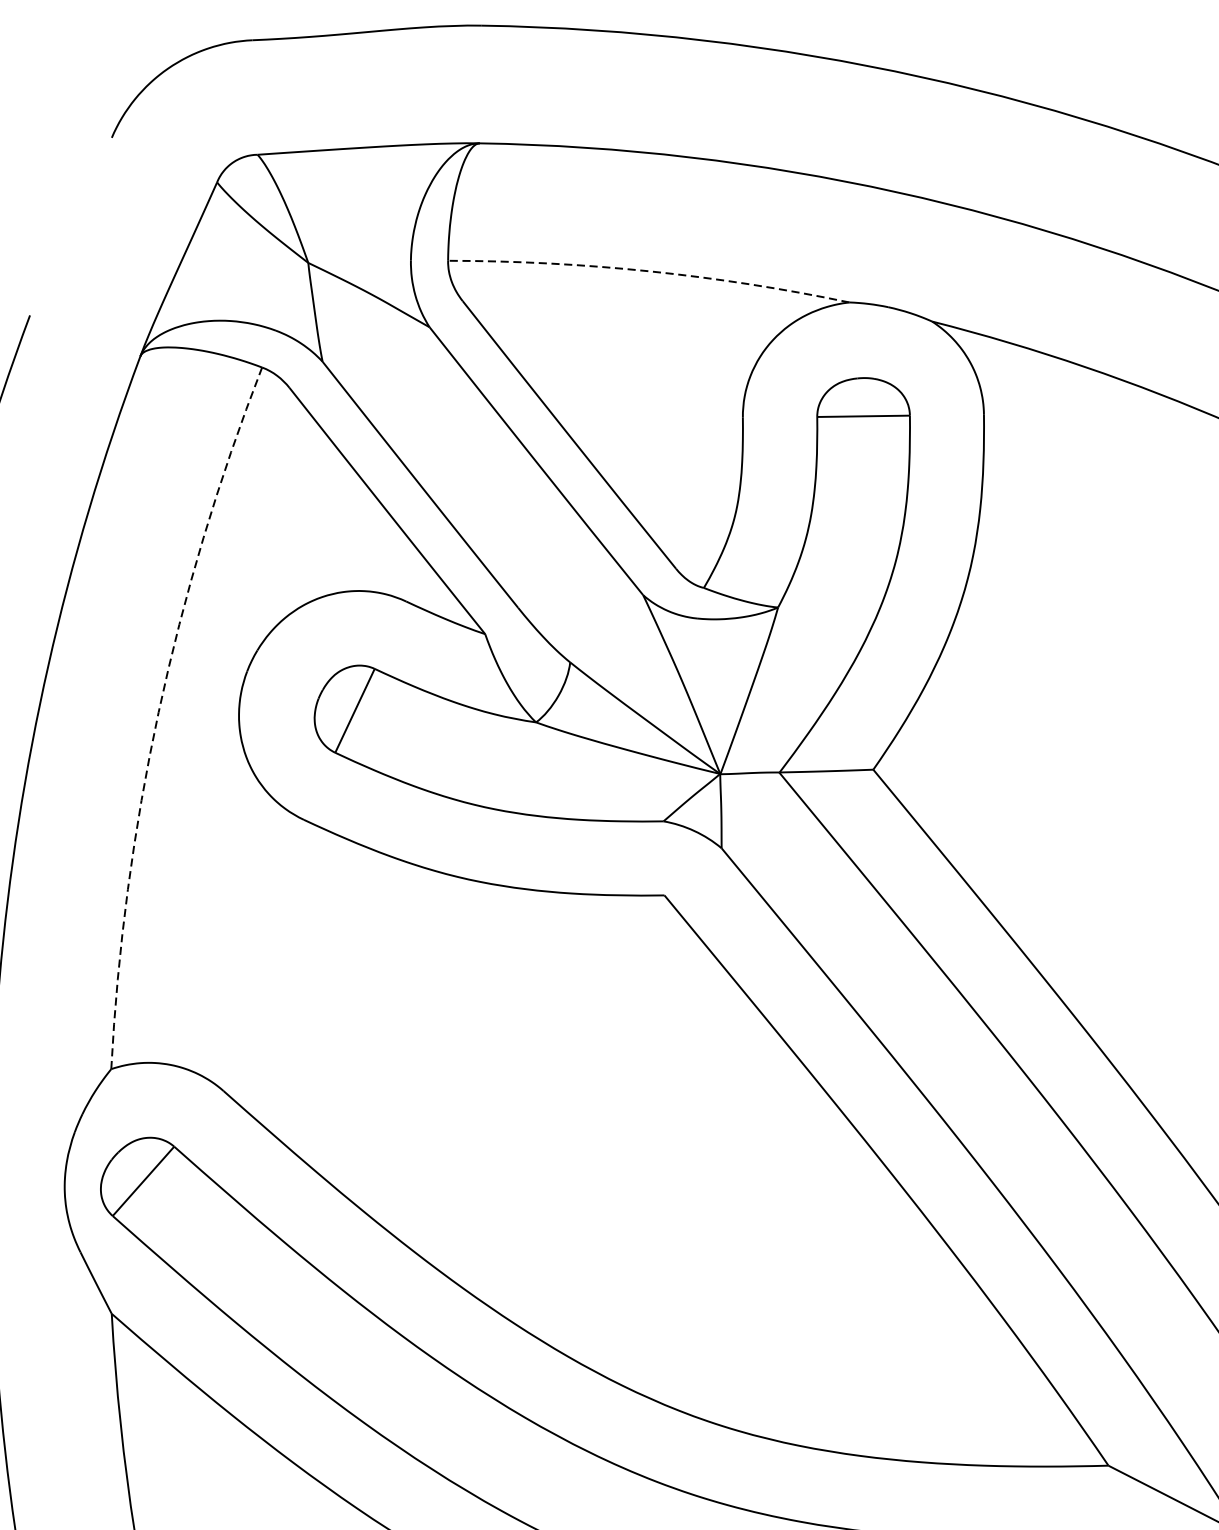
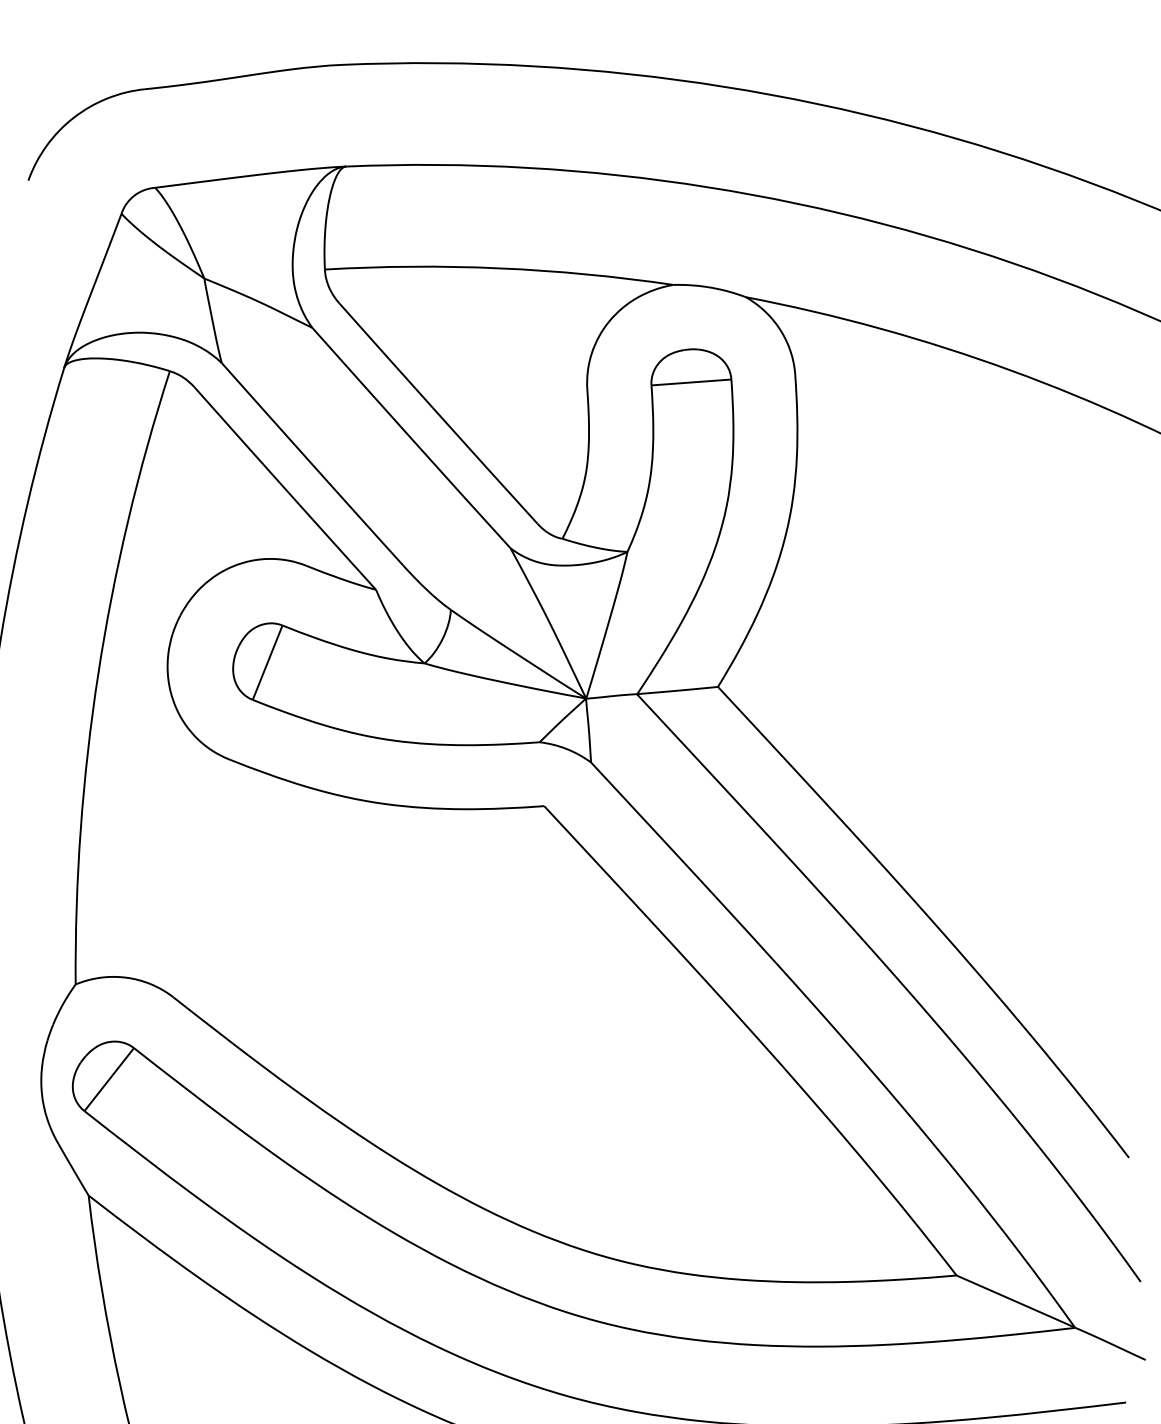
arc: (649, 271) -> (499, 268), dashed -> solid
arc: (158, 712) -> (98, 674), dashed -> solid

